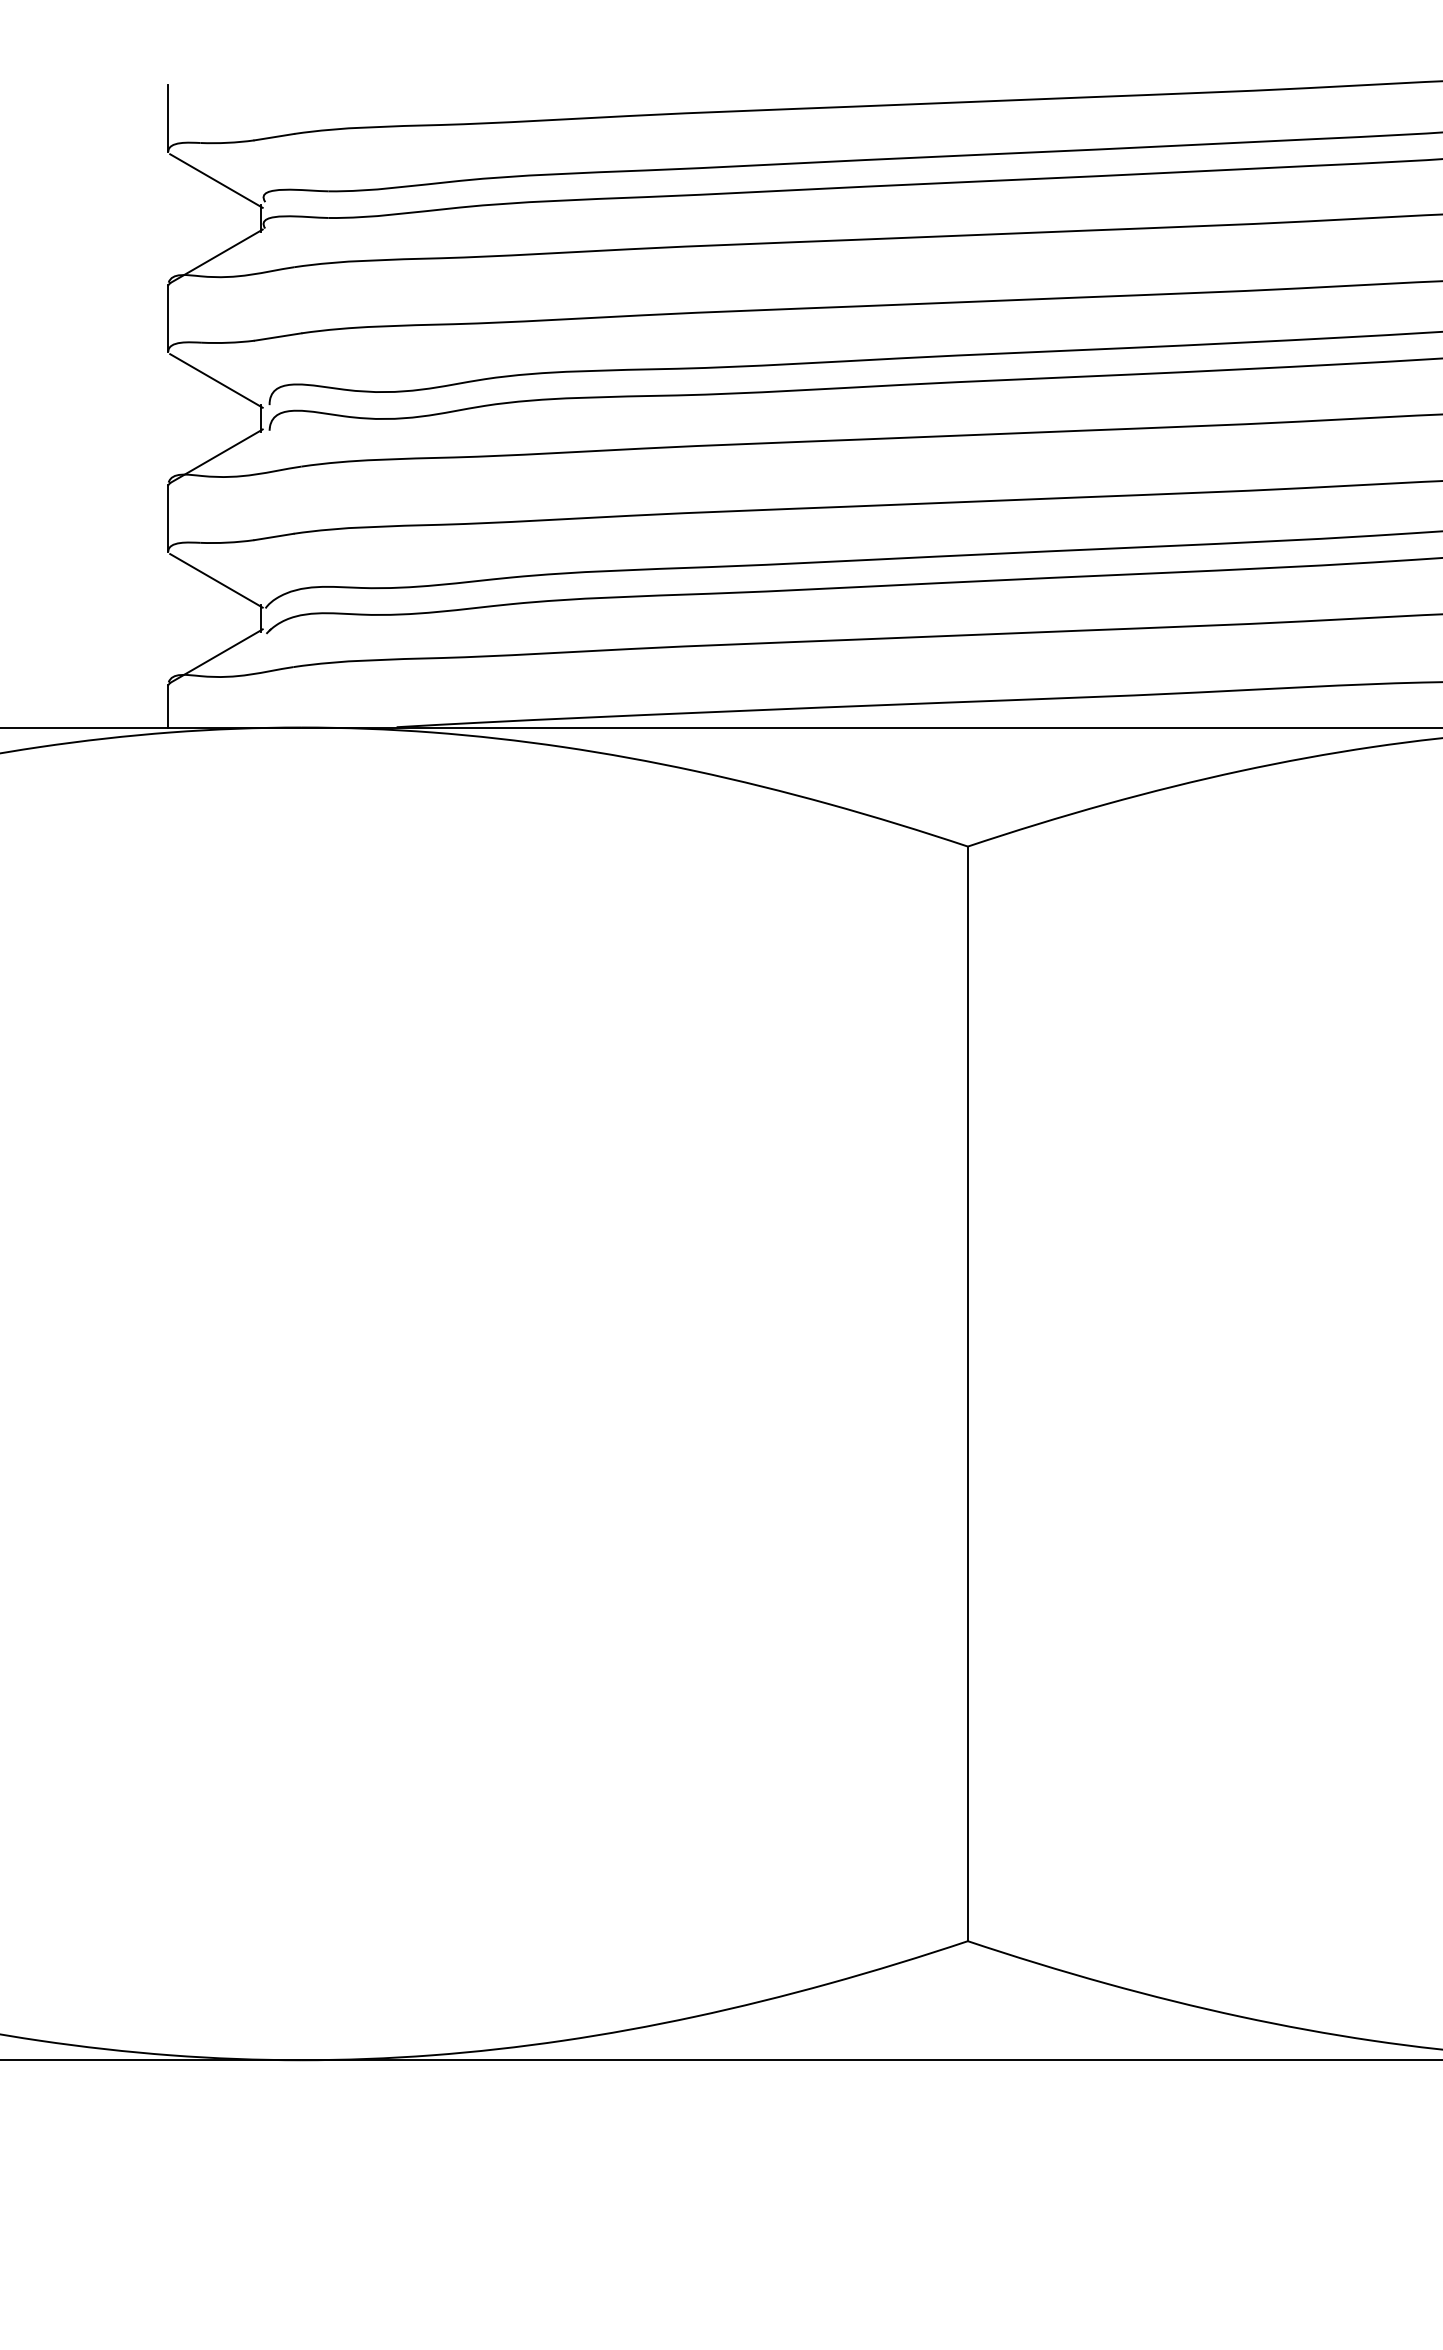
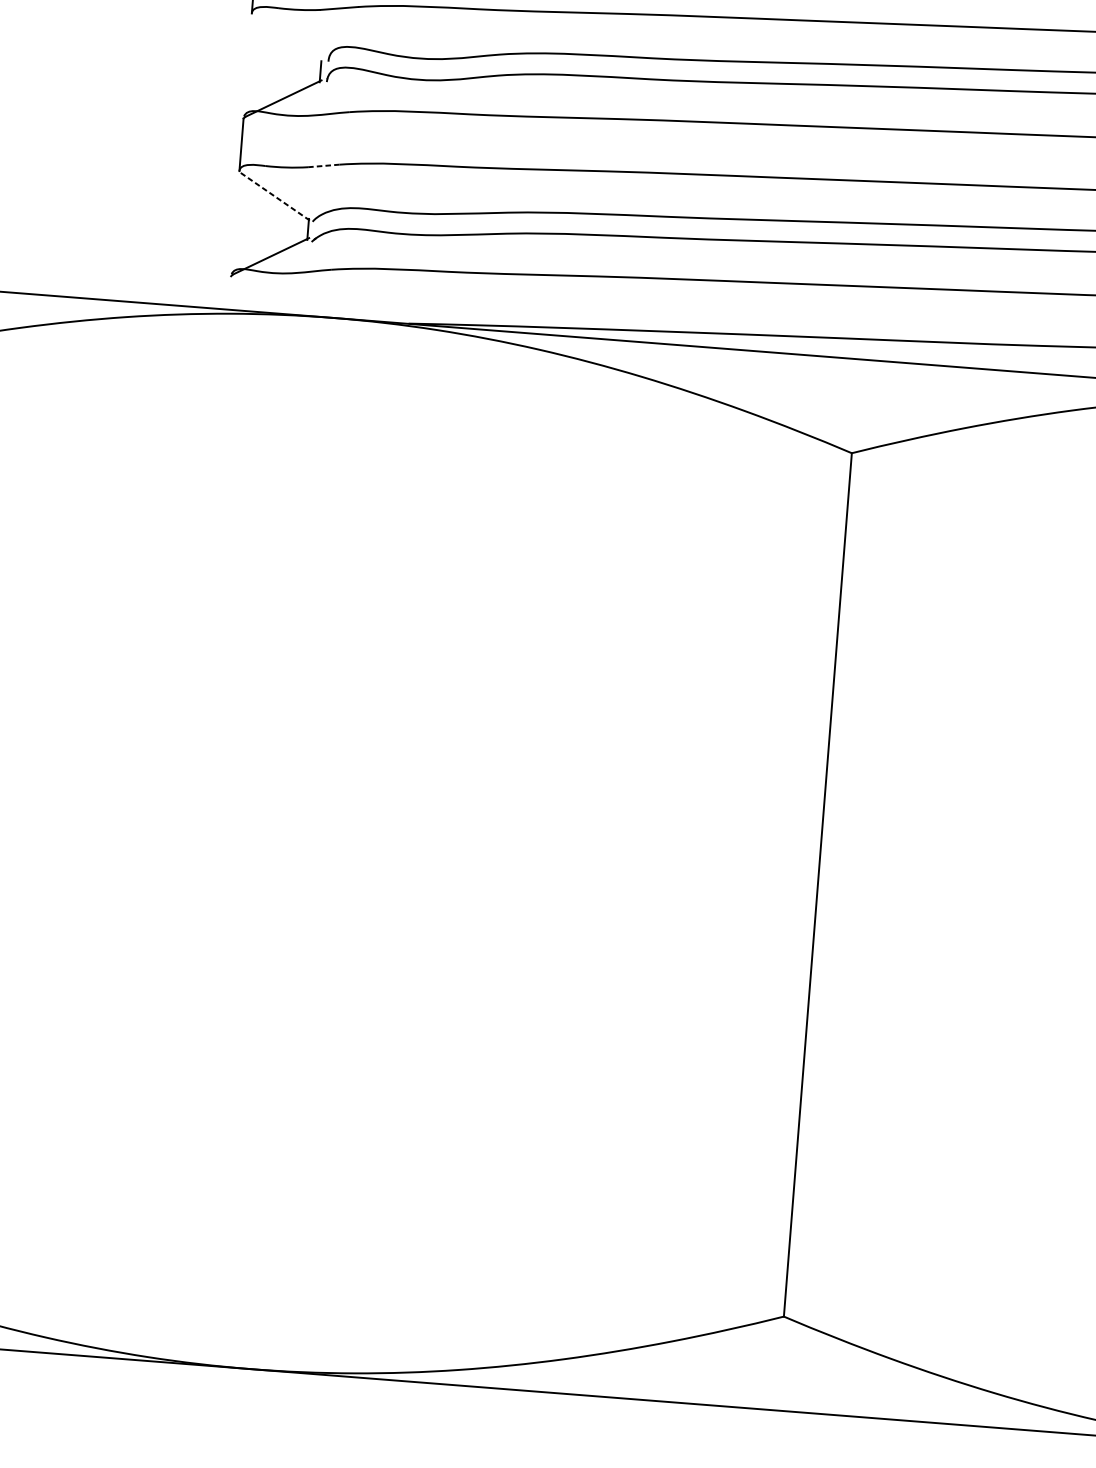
line: (216, 380) -> (288, 38), removed
line: (274, 536) -> (324, 165), solid -> dashed
line: (216, 581) -> (275, 197), solid -> dashed
line: (168, 706) -> (230, 293), removed

